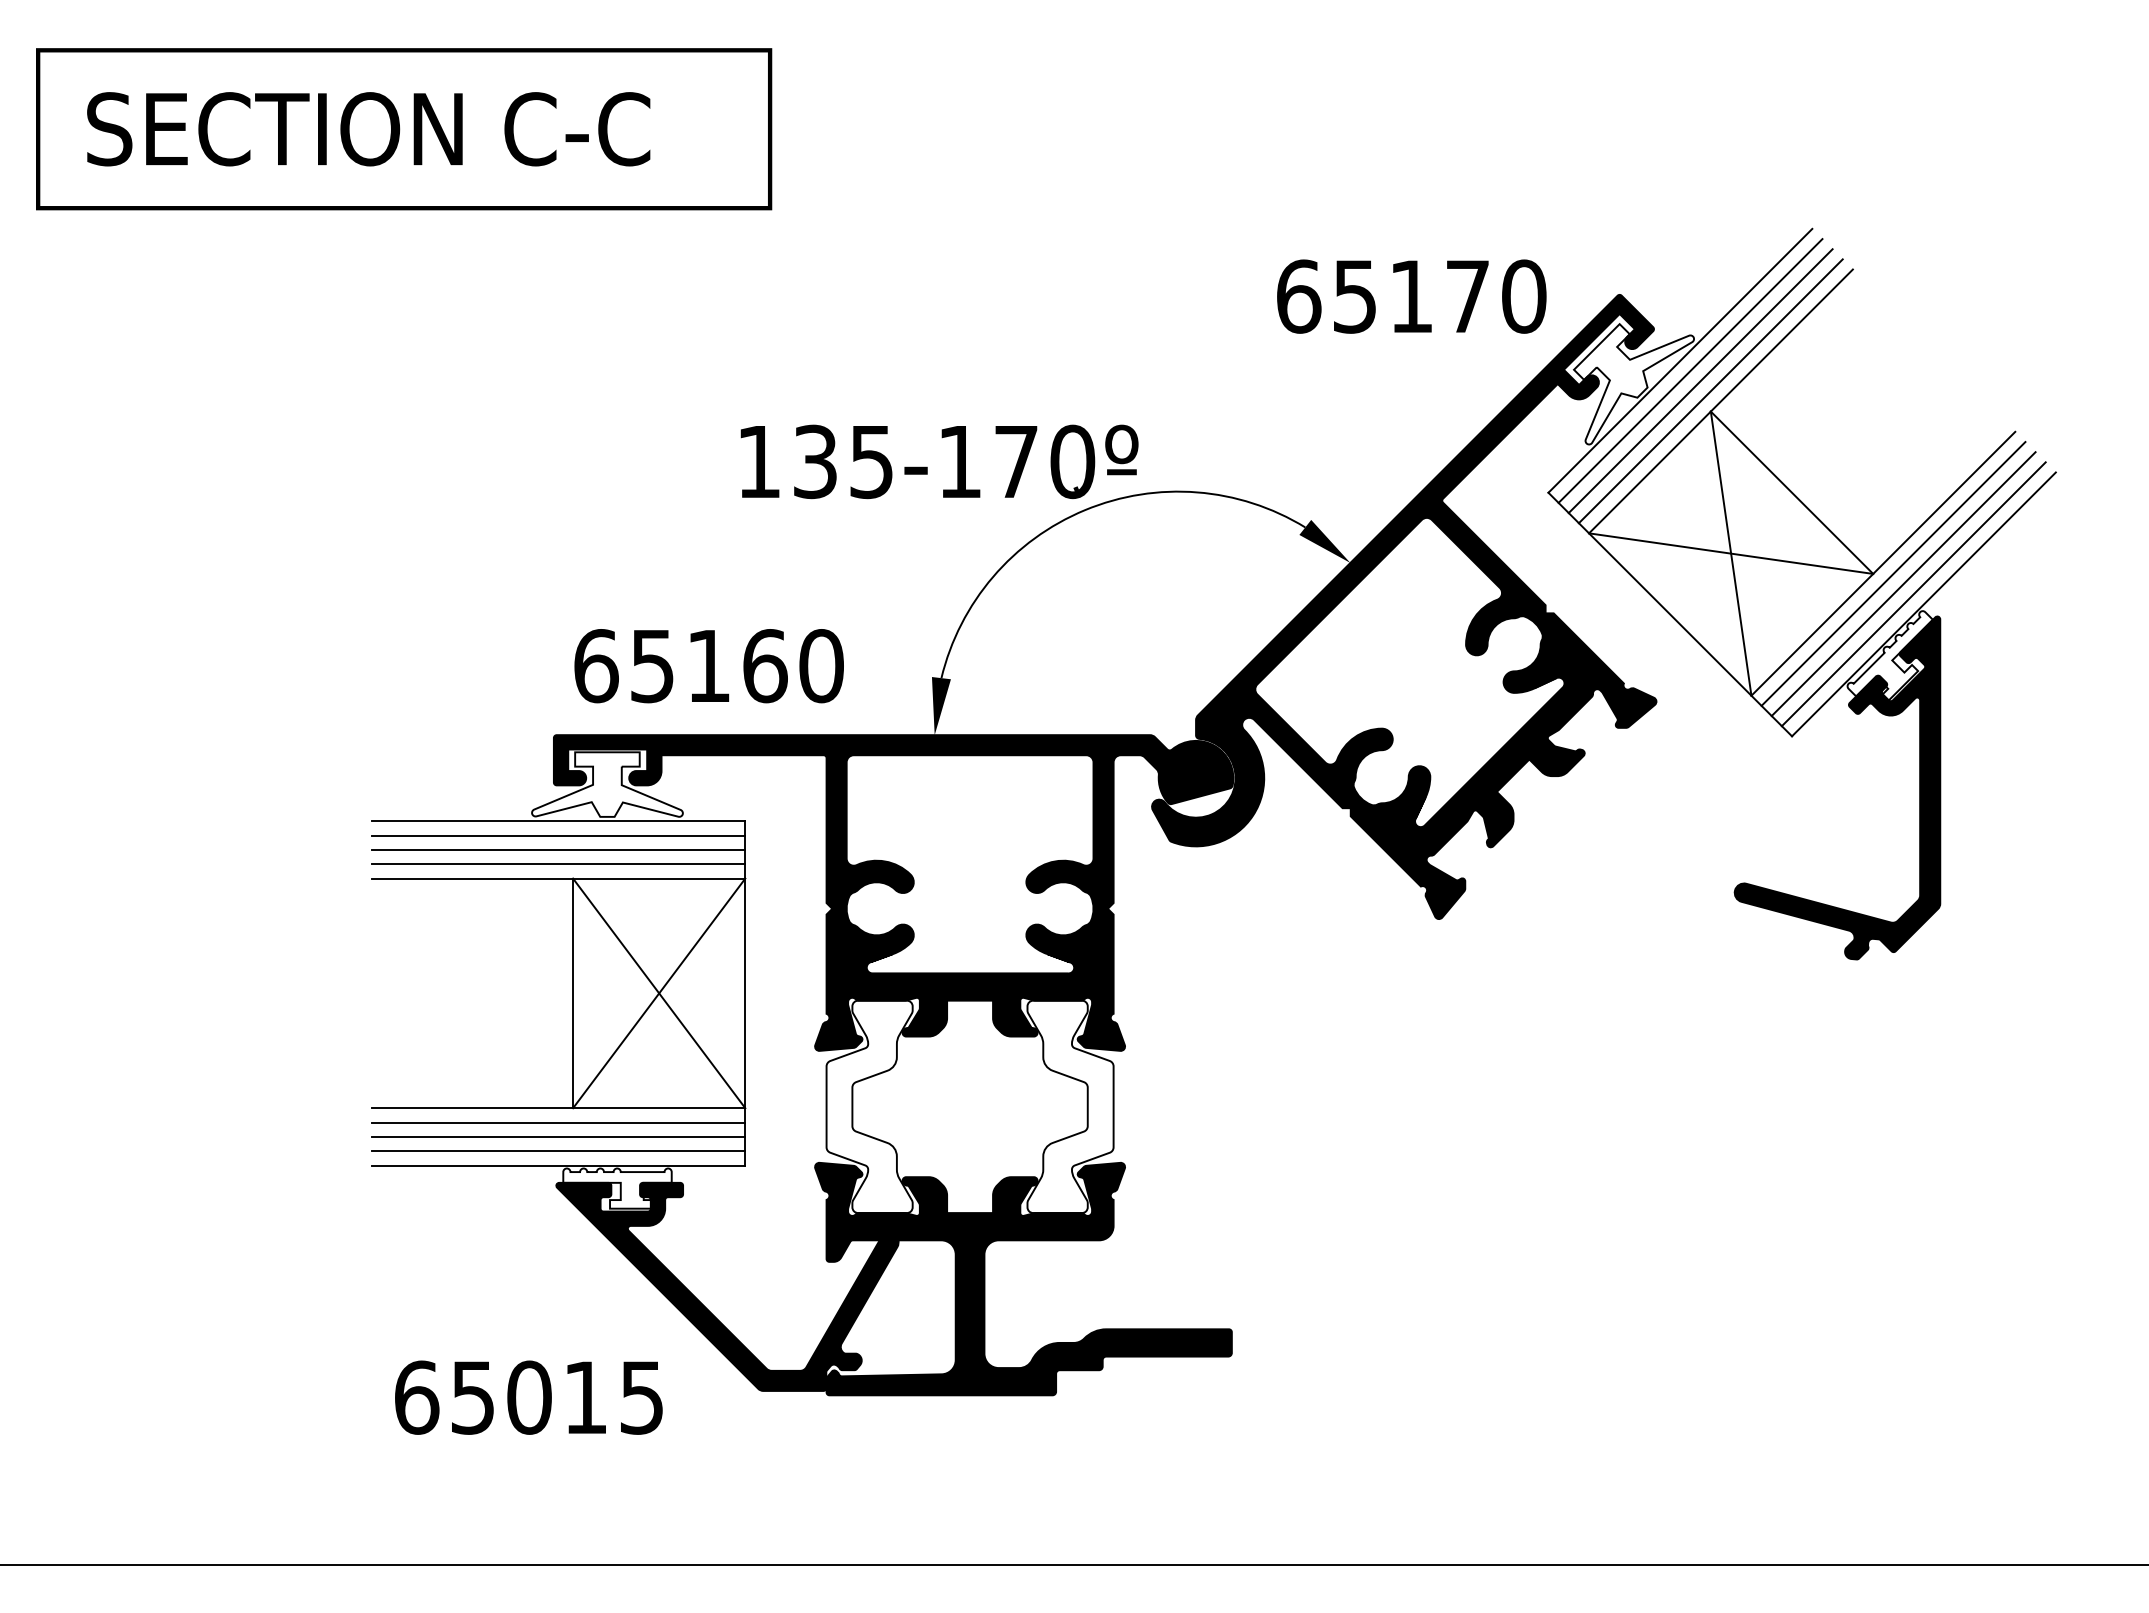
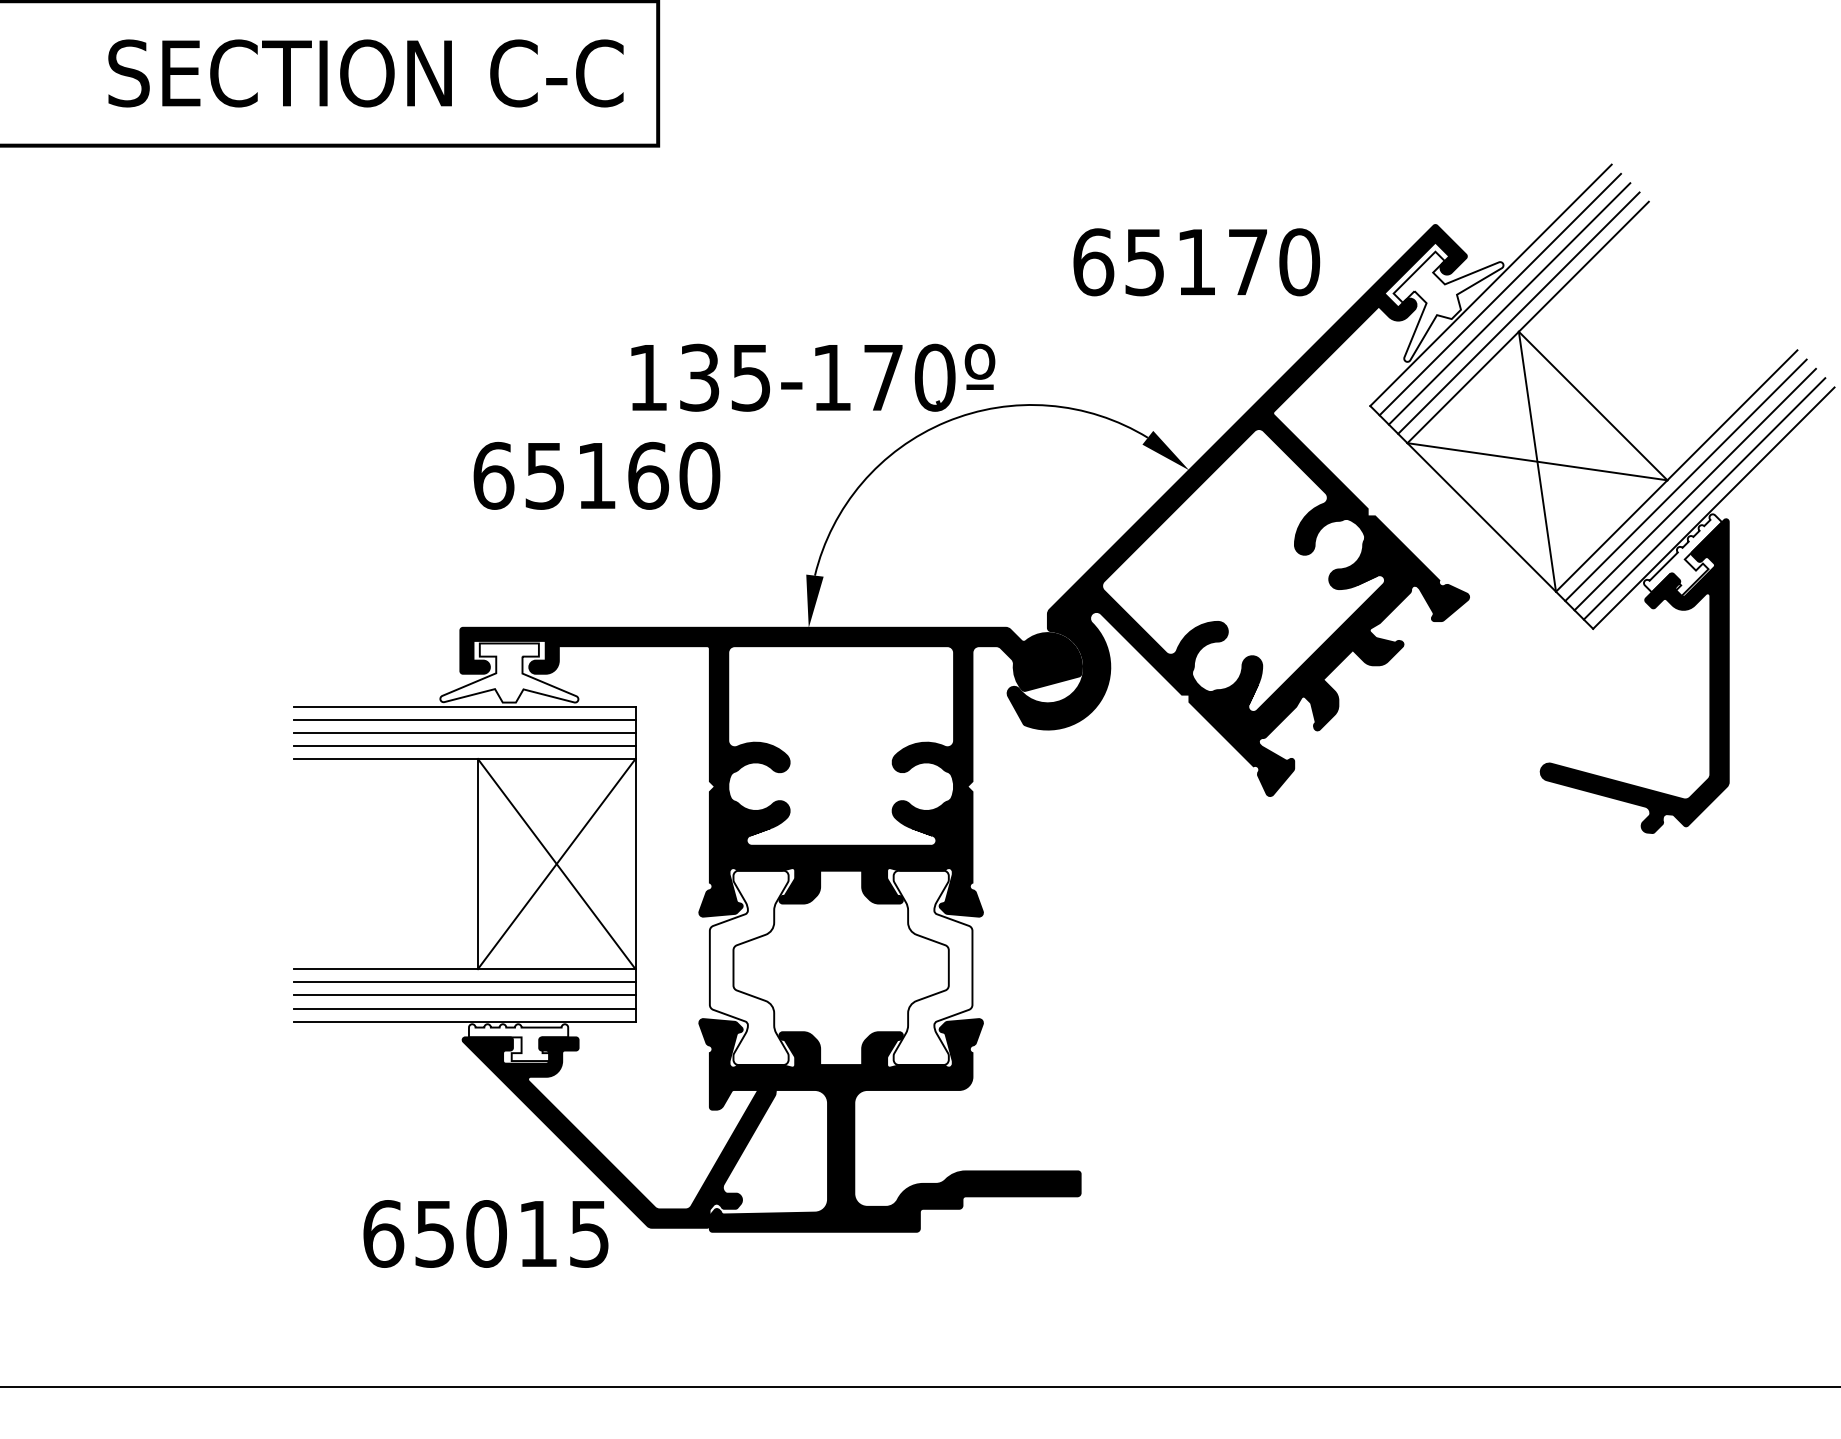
text: (368, 129) -> (365, 73), moved
text: (1411, 296) -> (1196, 262), moved
text: (708, 666) -> (596, 476), moved
text: (528, 1397) -> (485, 1233), moved

